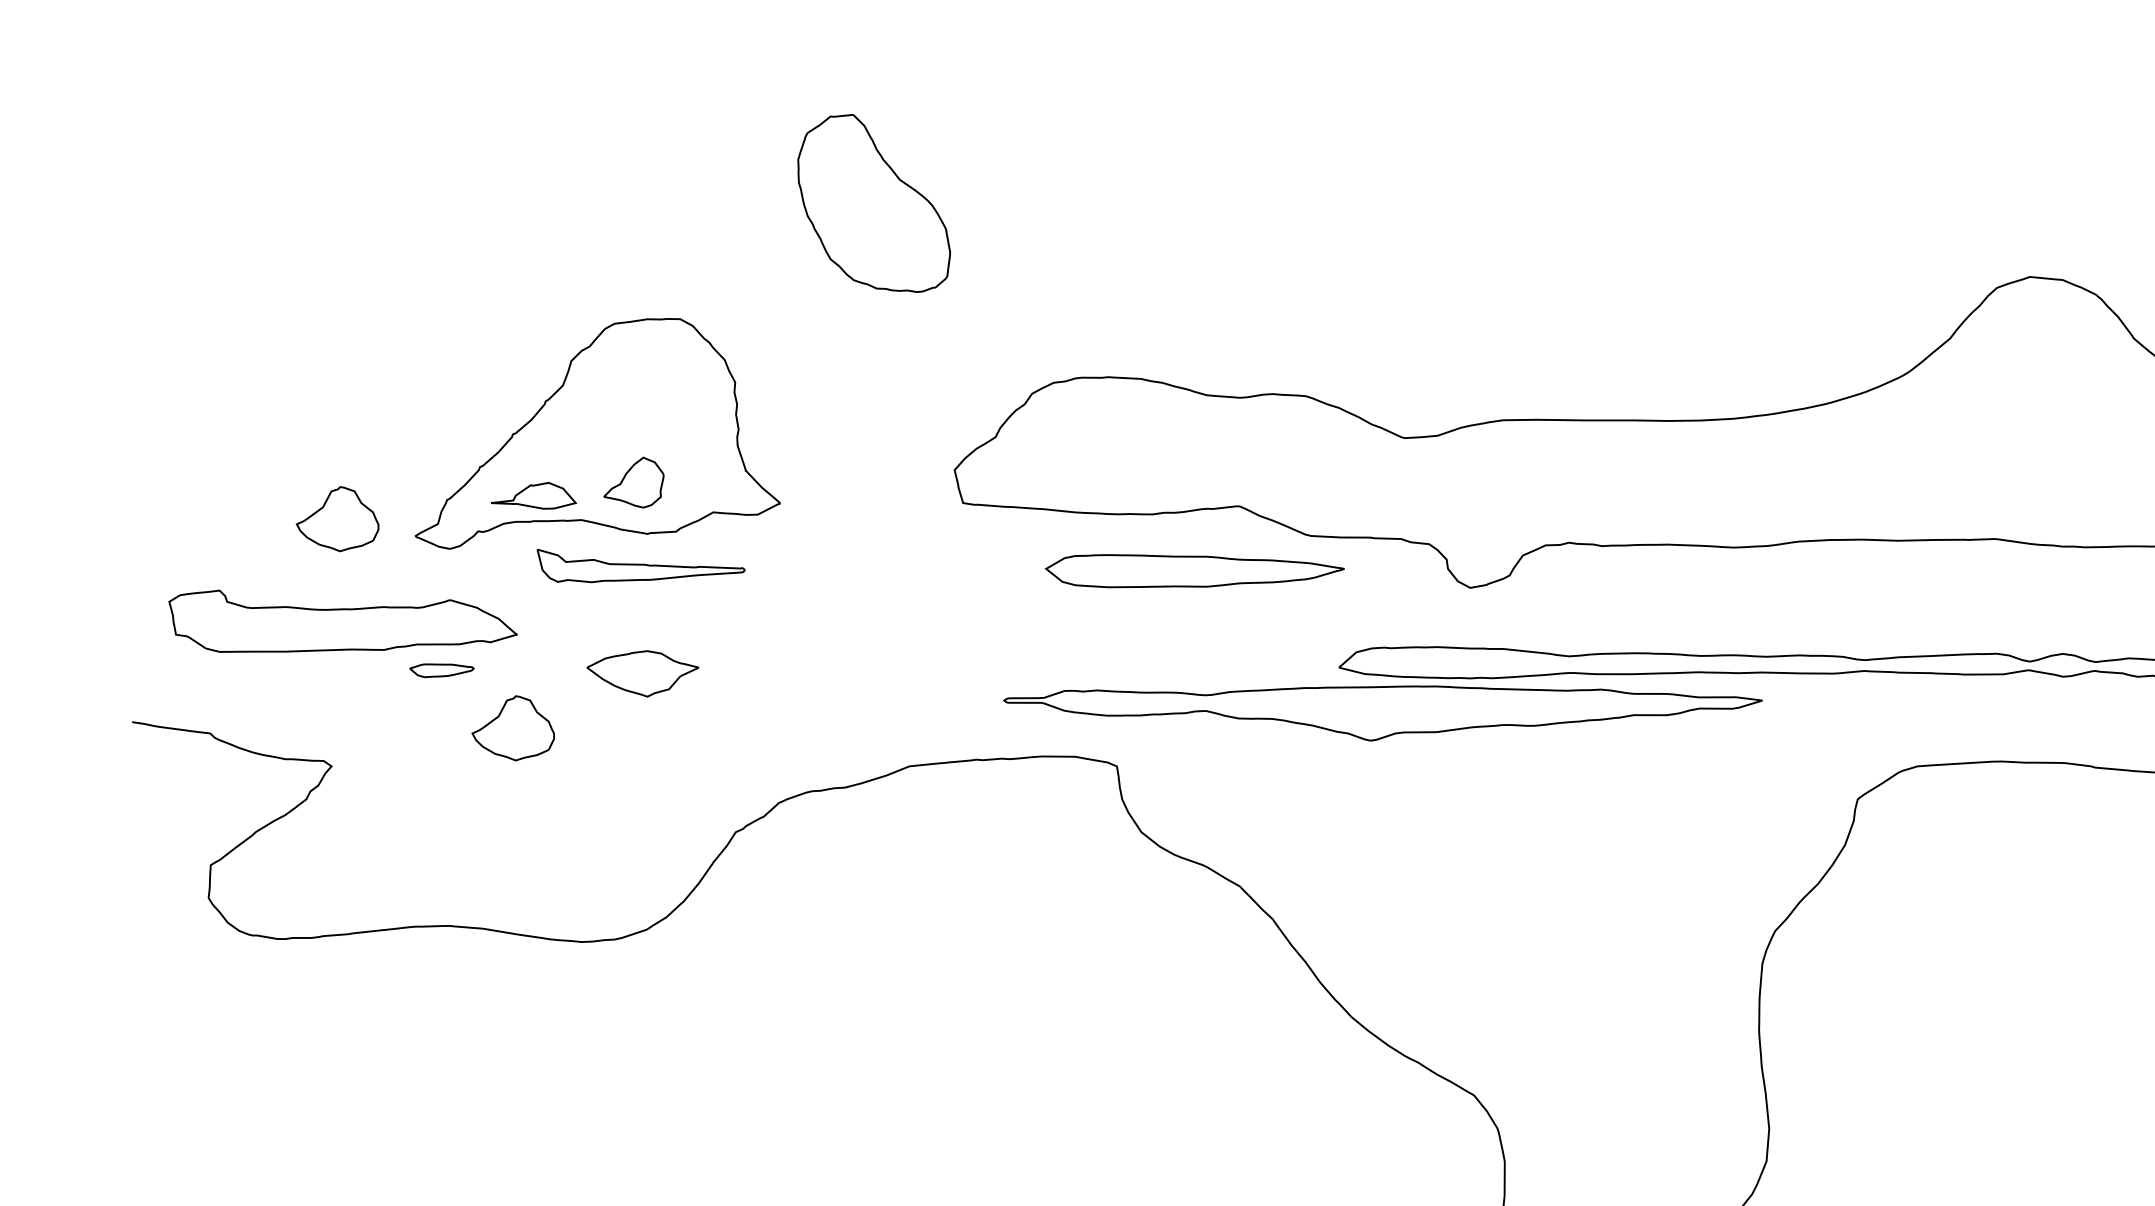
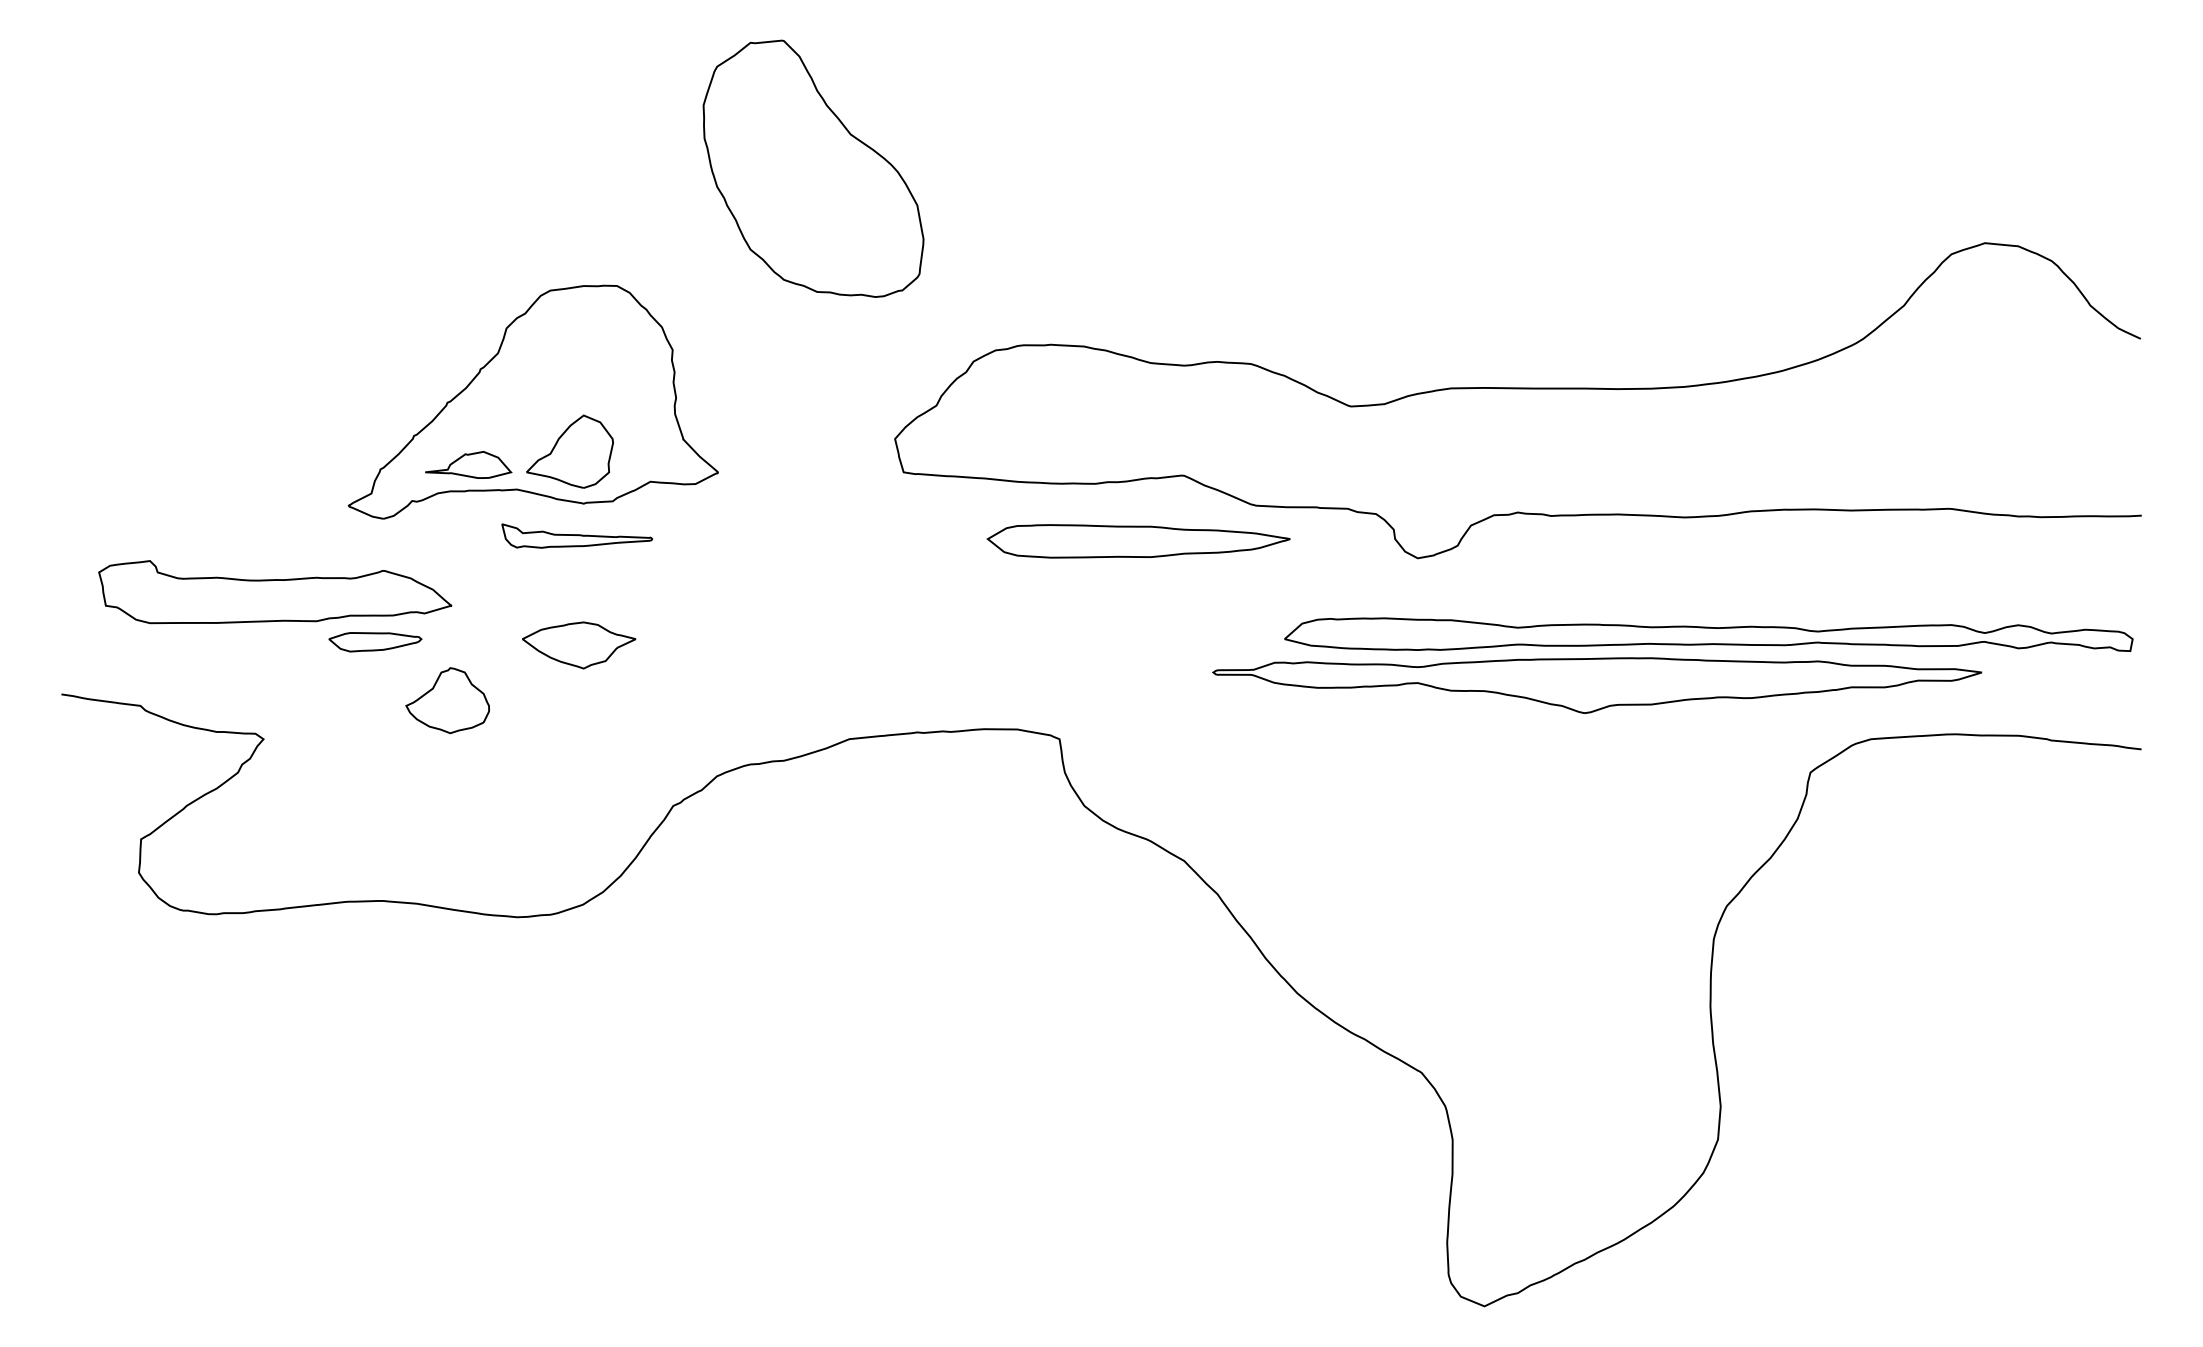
part: (874, 203) -> (813, 168), size x1.43
part: (633, 482) -> (569, 451), size x1.43
part: (337, 519) -> (269, 488), removed
part: (640, 565) -> (576, 535), size x0.71
part: (442, 670) -> (375, 642), size x1.43
part: (1383, 713) -> (1597, 685), moved

